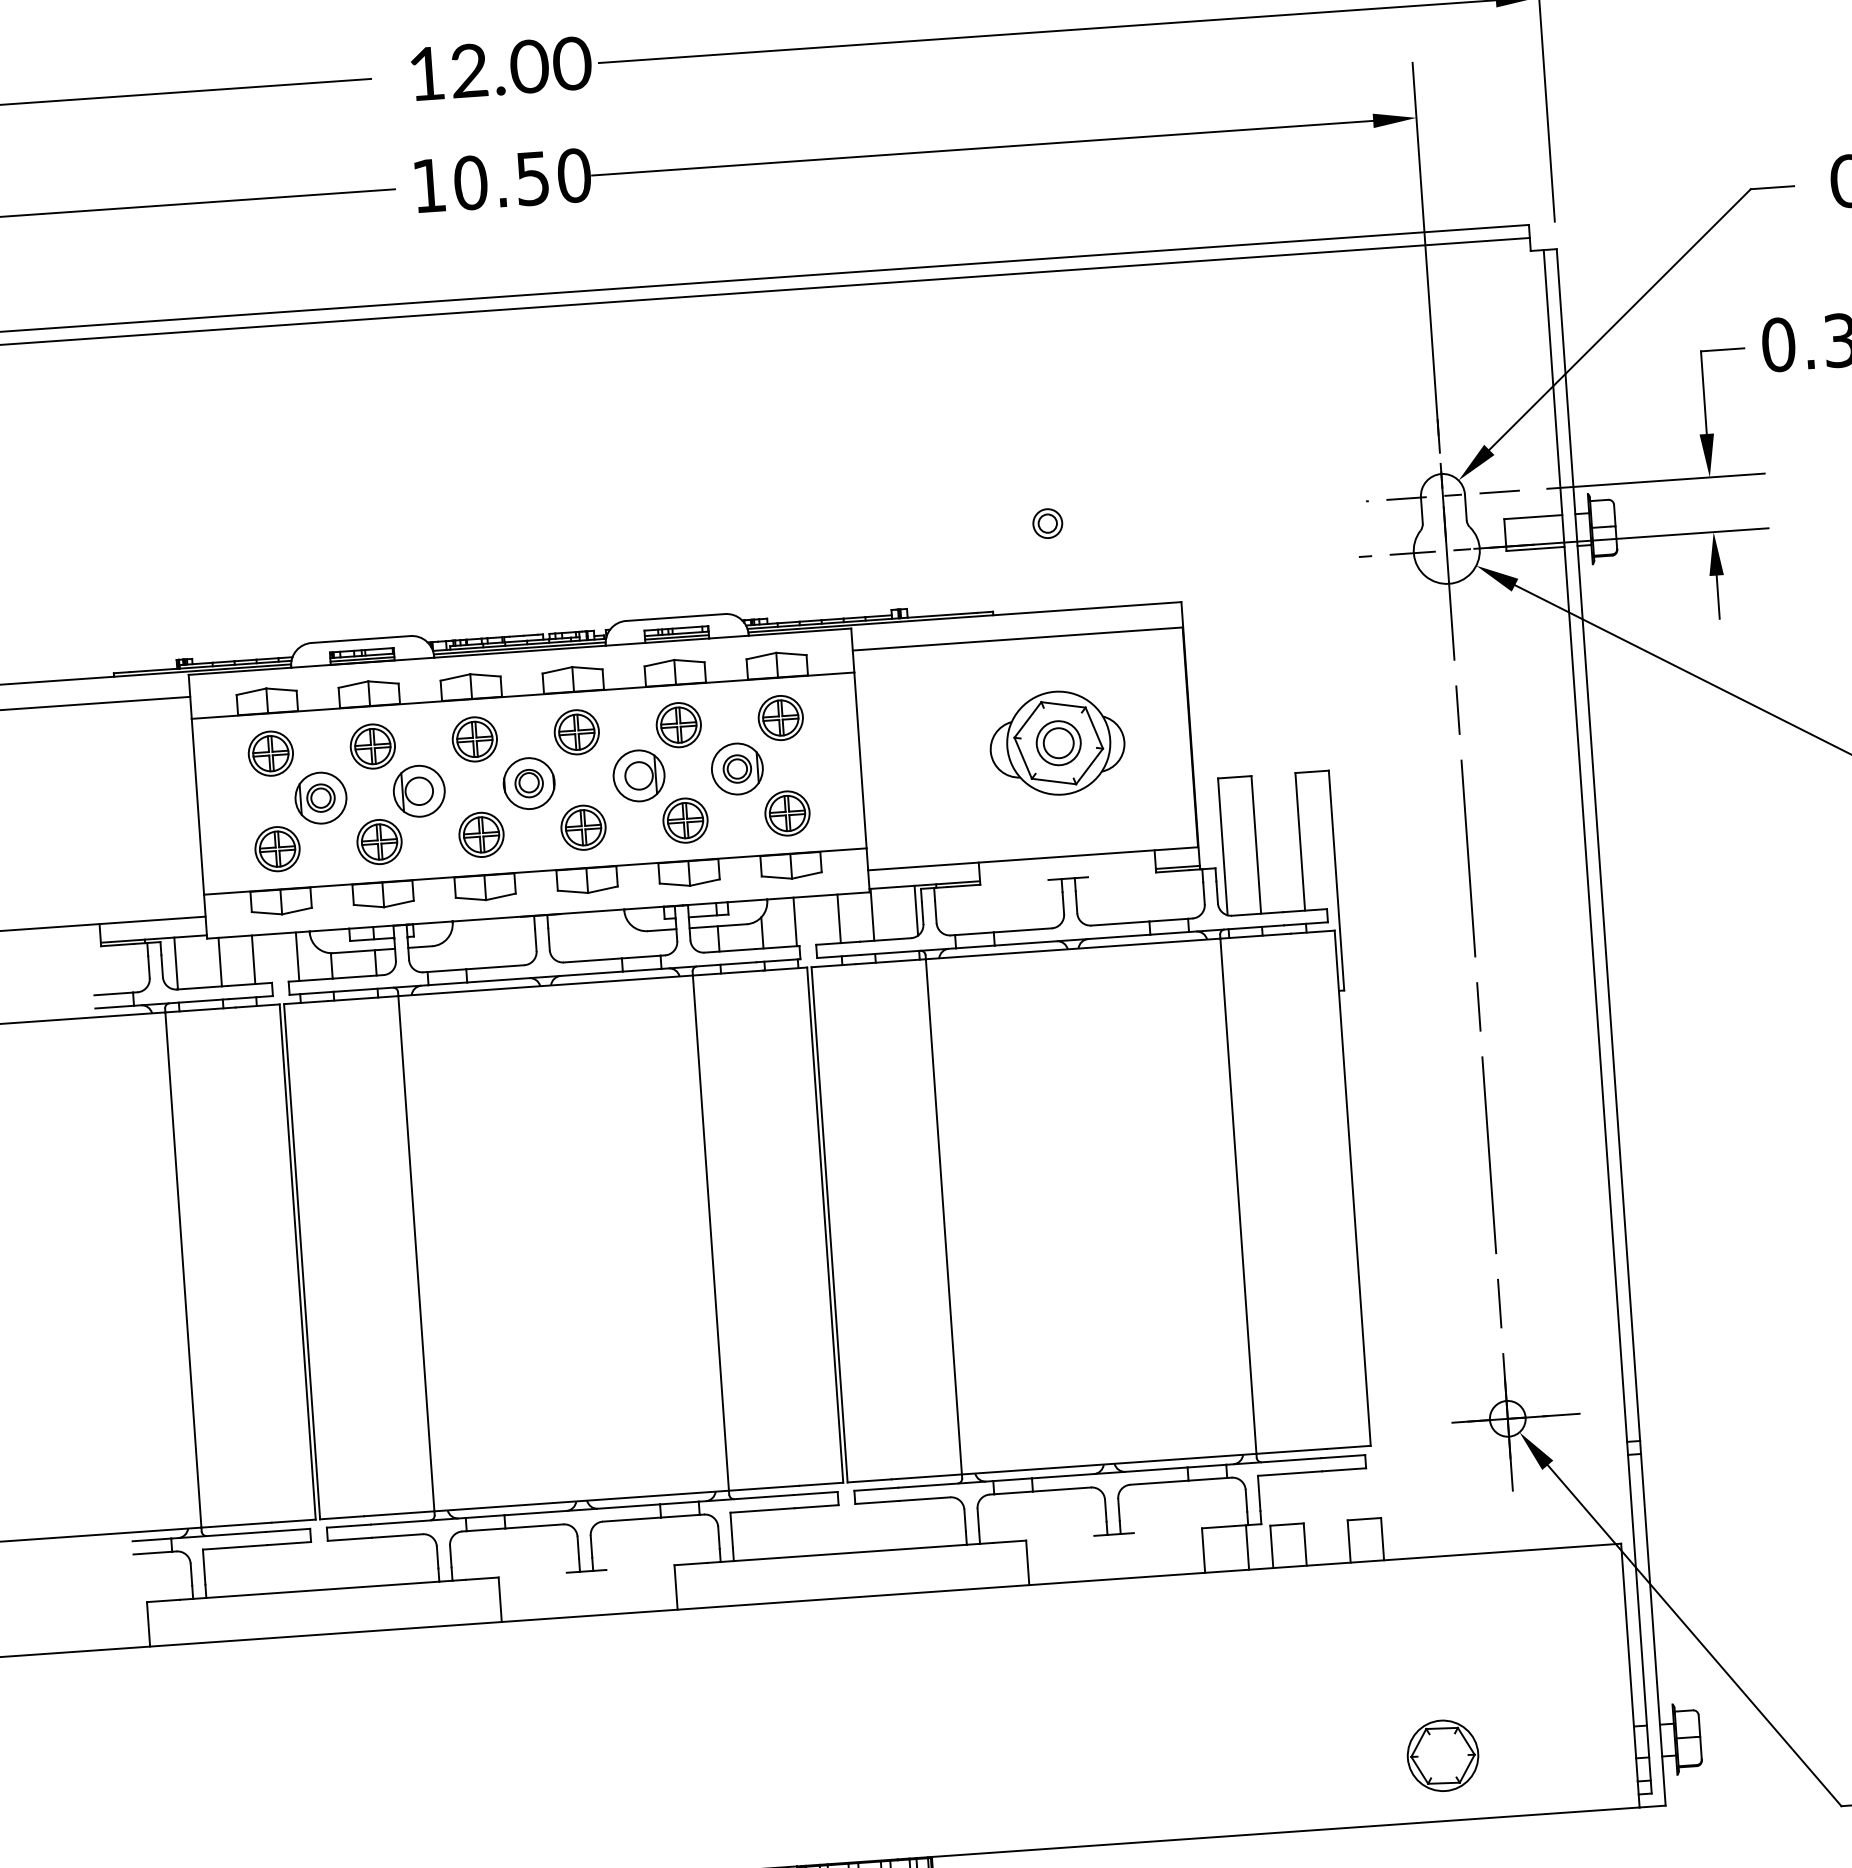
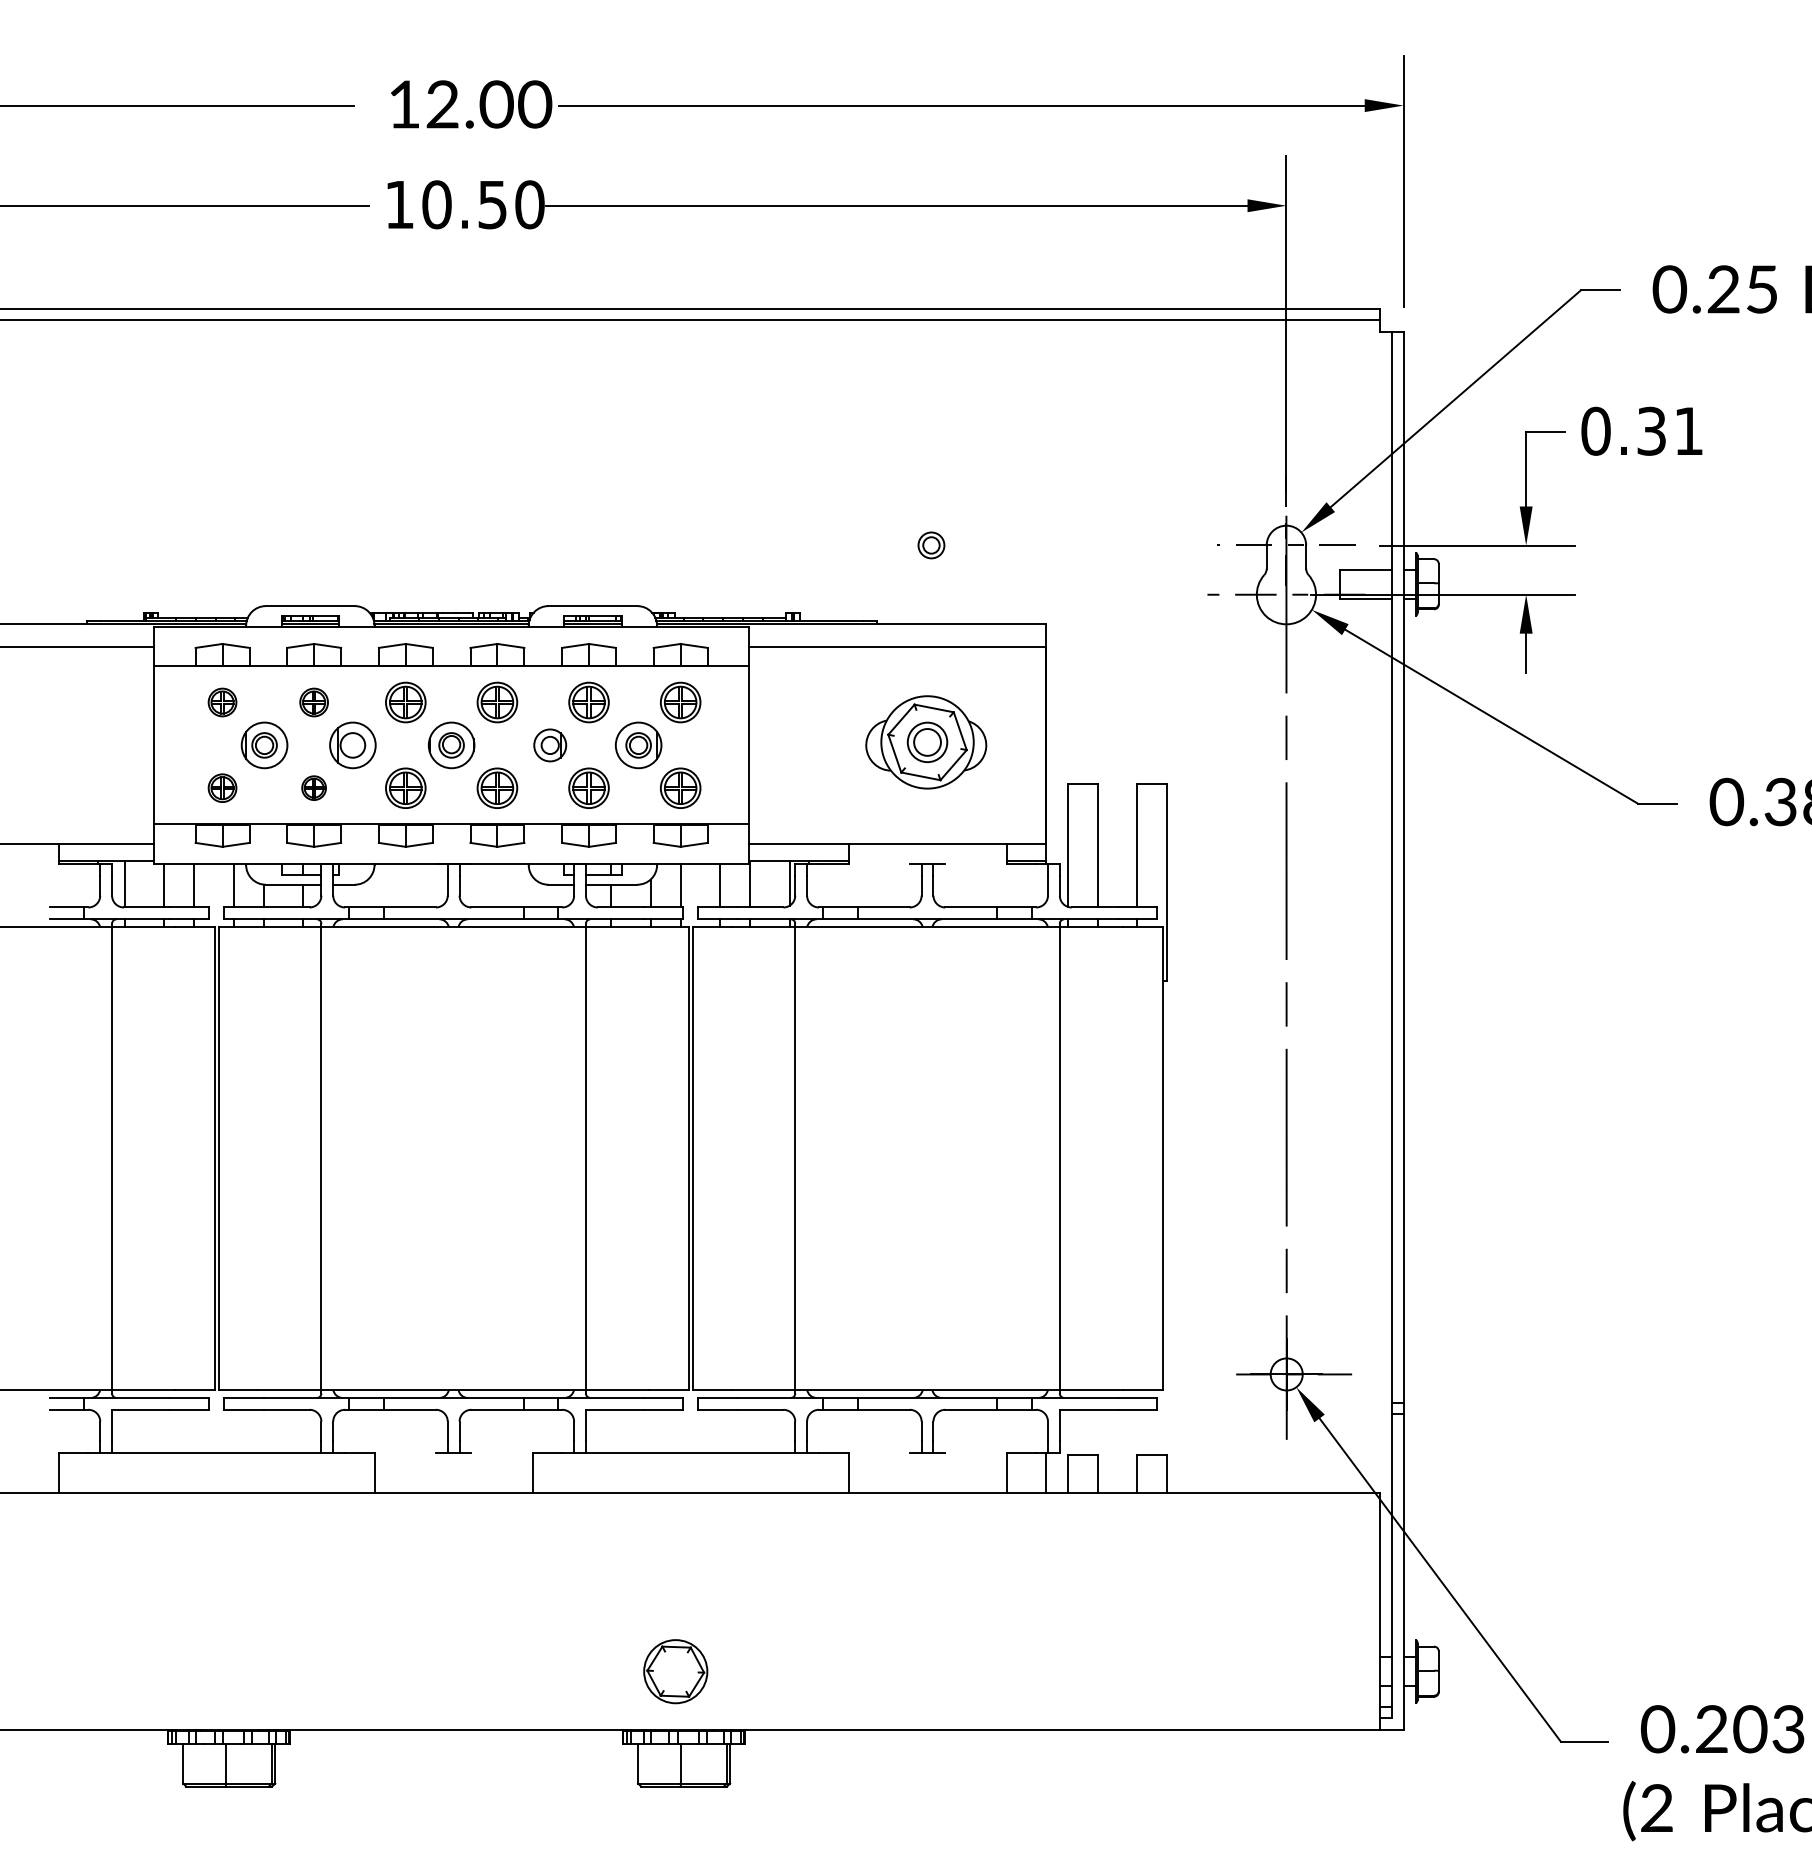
part: (372, 746) -> (313, 702), size x0.7
part: (270, 753) -> (222, 702), size x0.7
part: (638, 776) -> (549, 745), size x0.7
part: (378, 841) -> (313, 787), size x0.6
part: (277, 848) -> (222, 787), size x0.7
part: (1442, 1755) -> (675, 1671), moved

